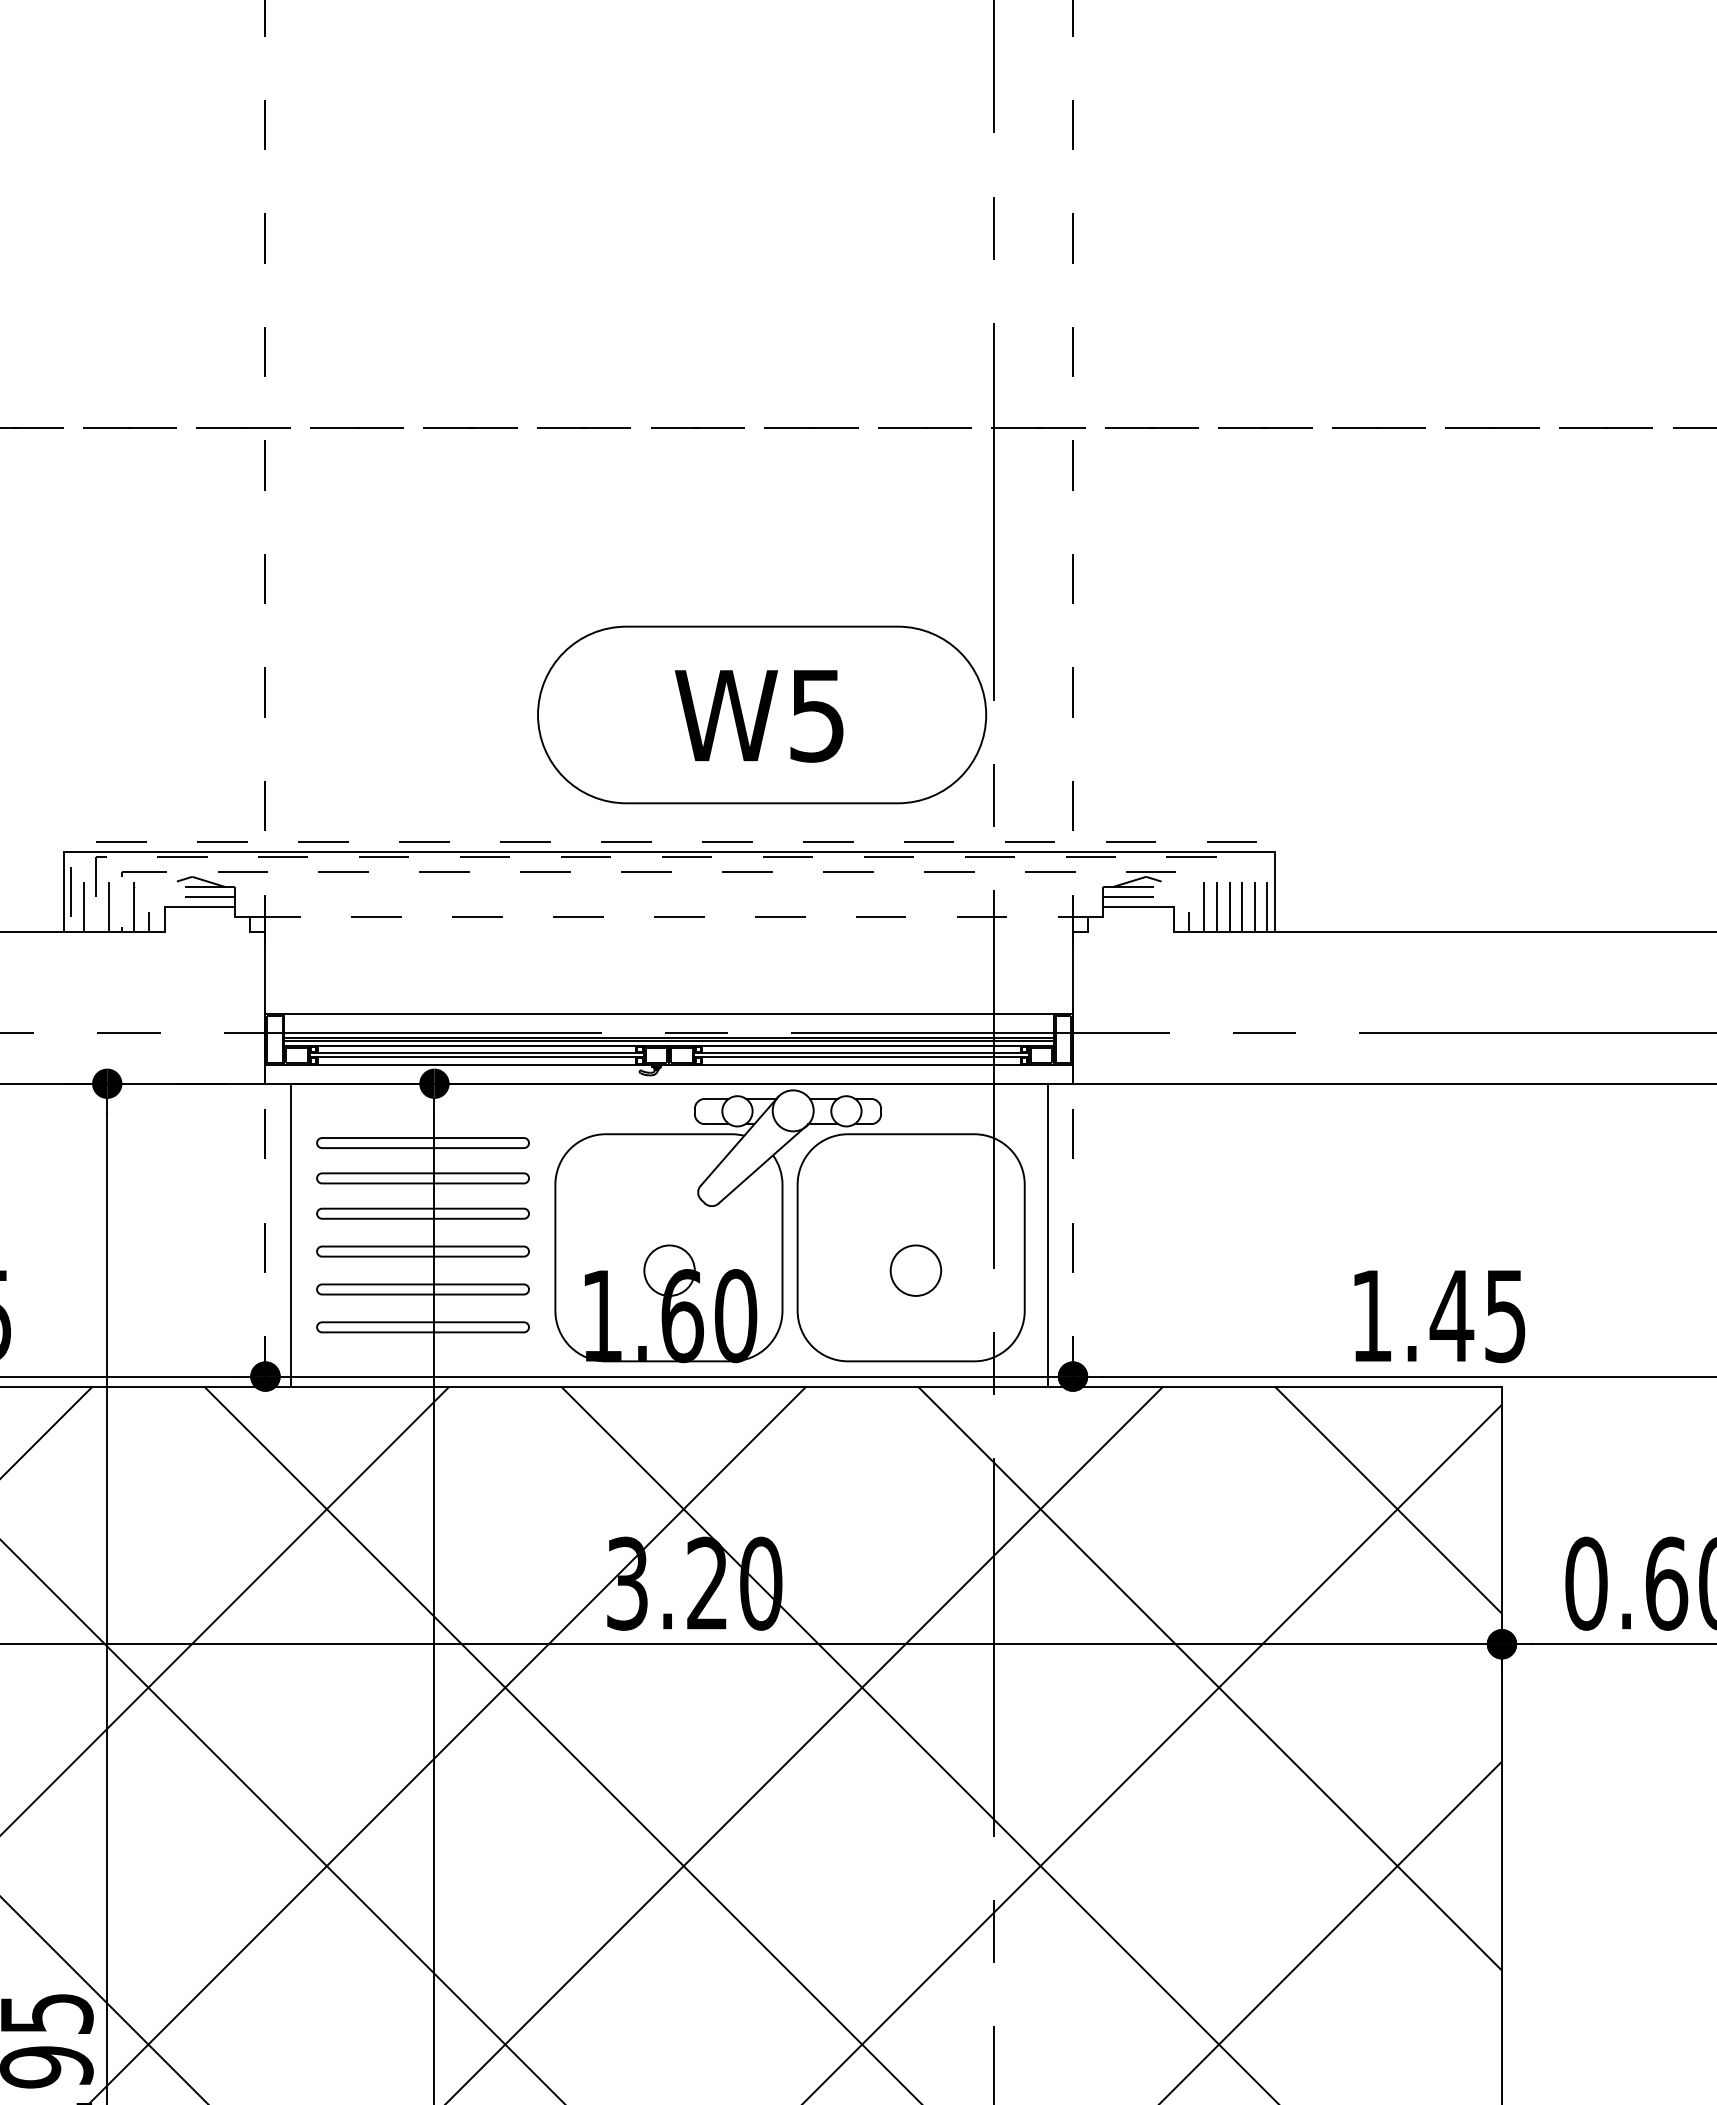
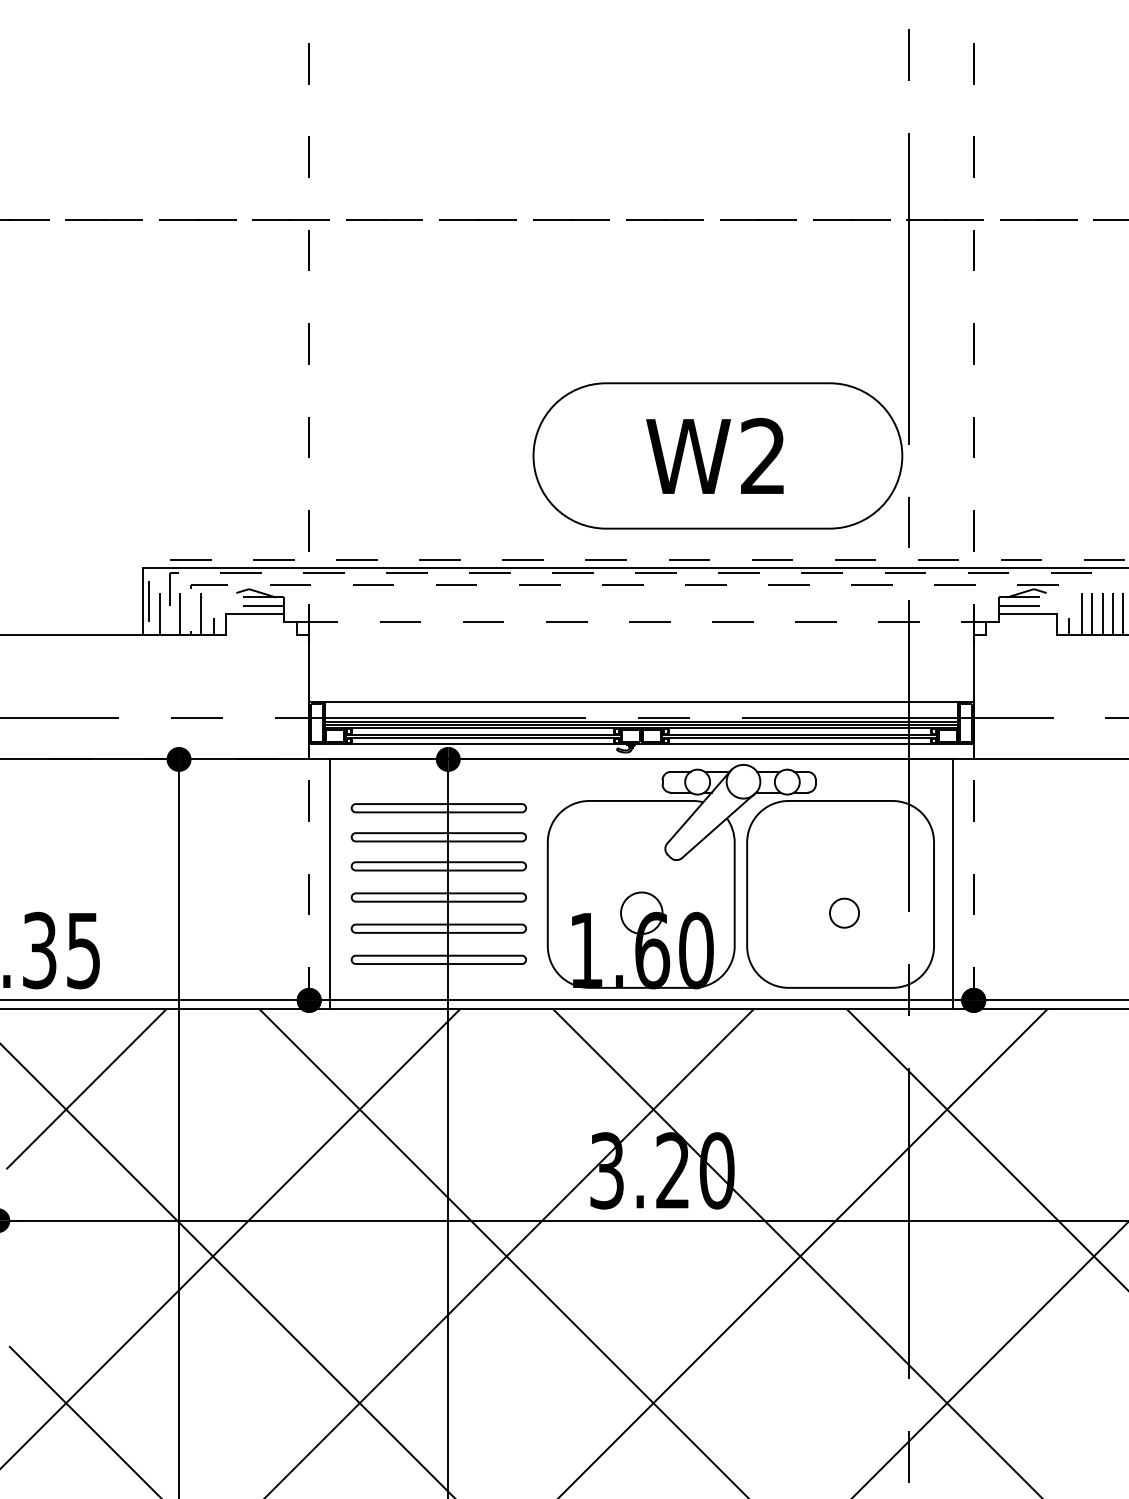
text: (816, 715) -> (762, 456), W5 -> W2
circle: (915, 1270) -> (844, 913), size x0.7

